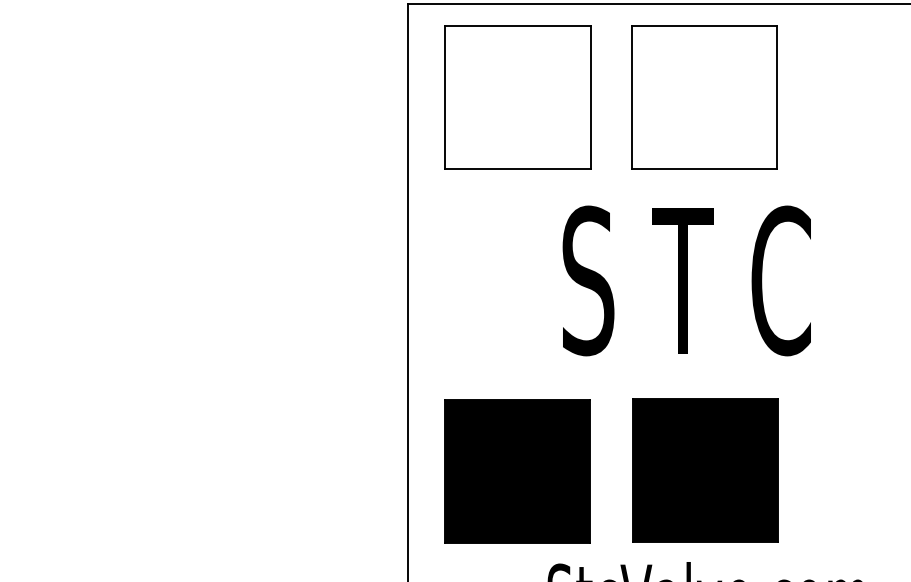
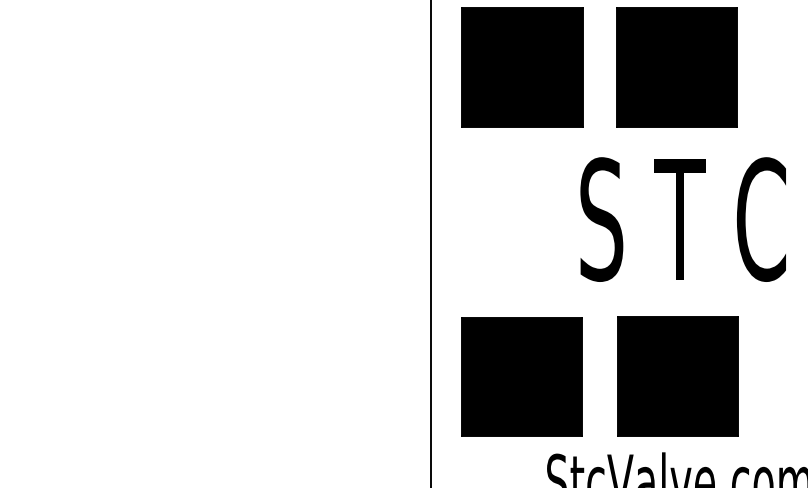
fill: (518, 97) -> (522, 67), added
fill: (704, 97) -> (676, 67), added
text: (685, 280) -> (682, 219), moved

